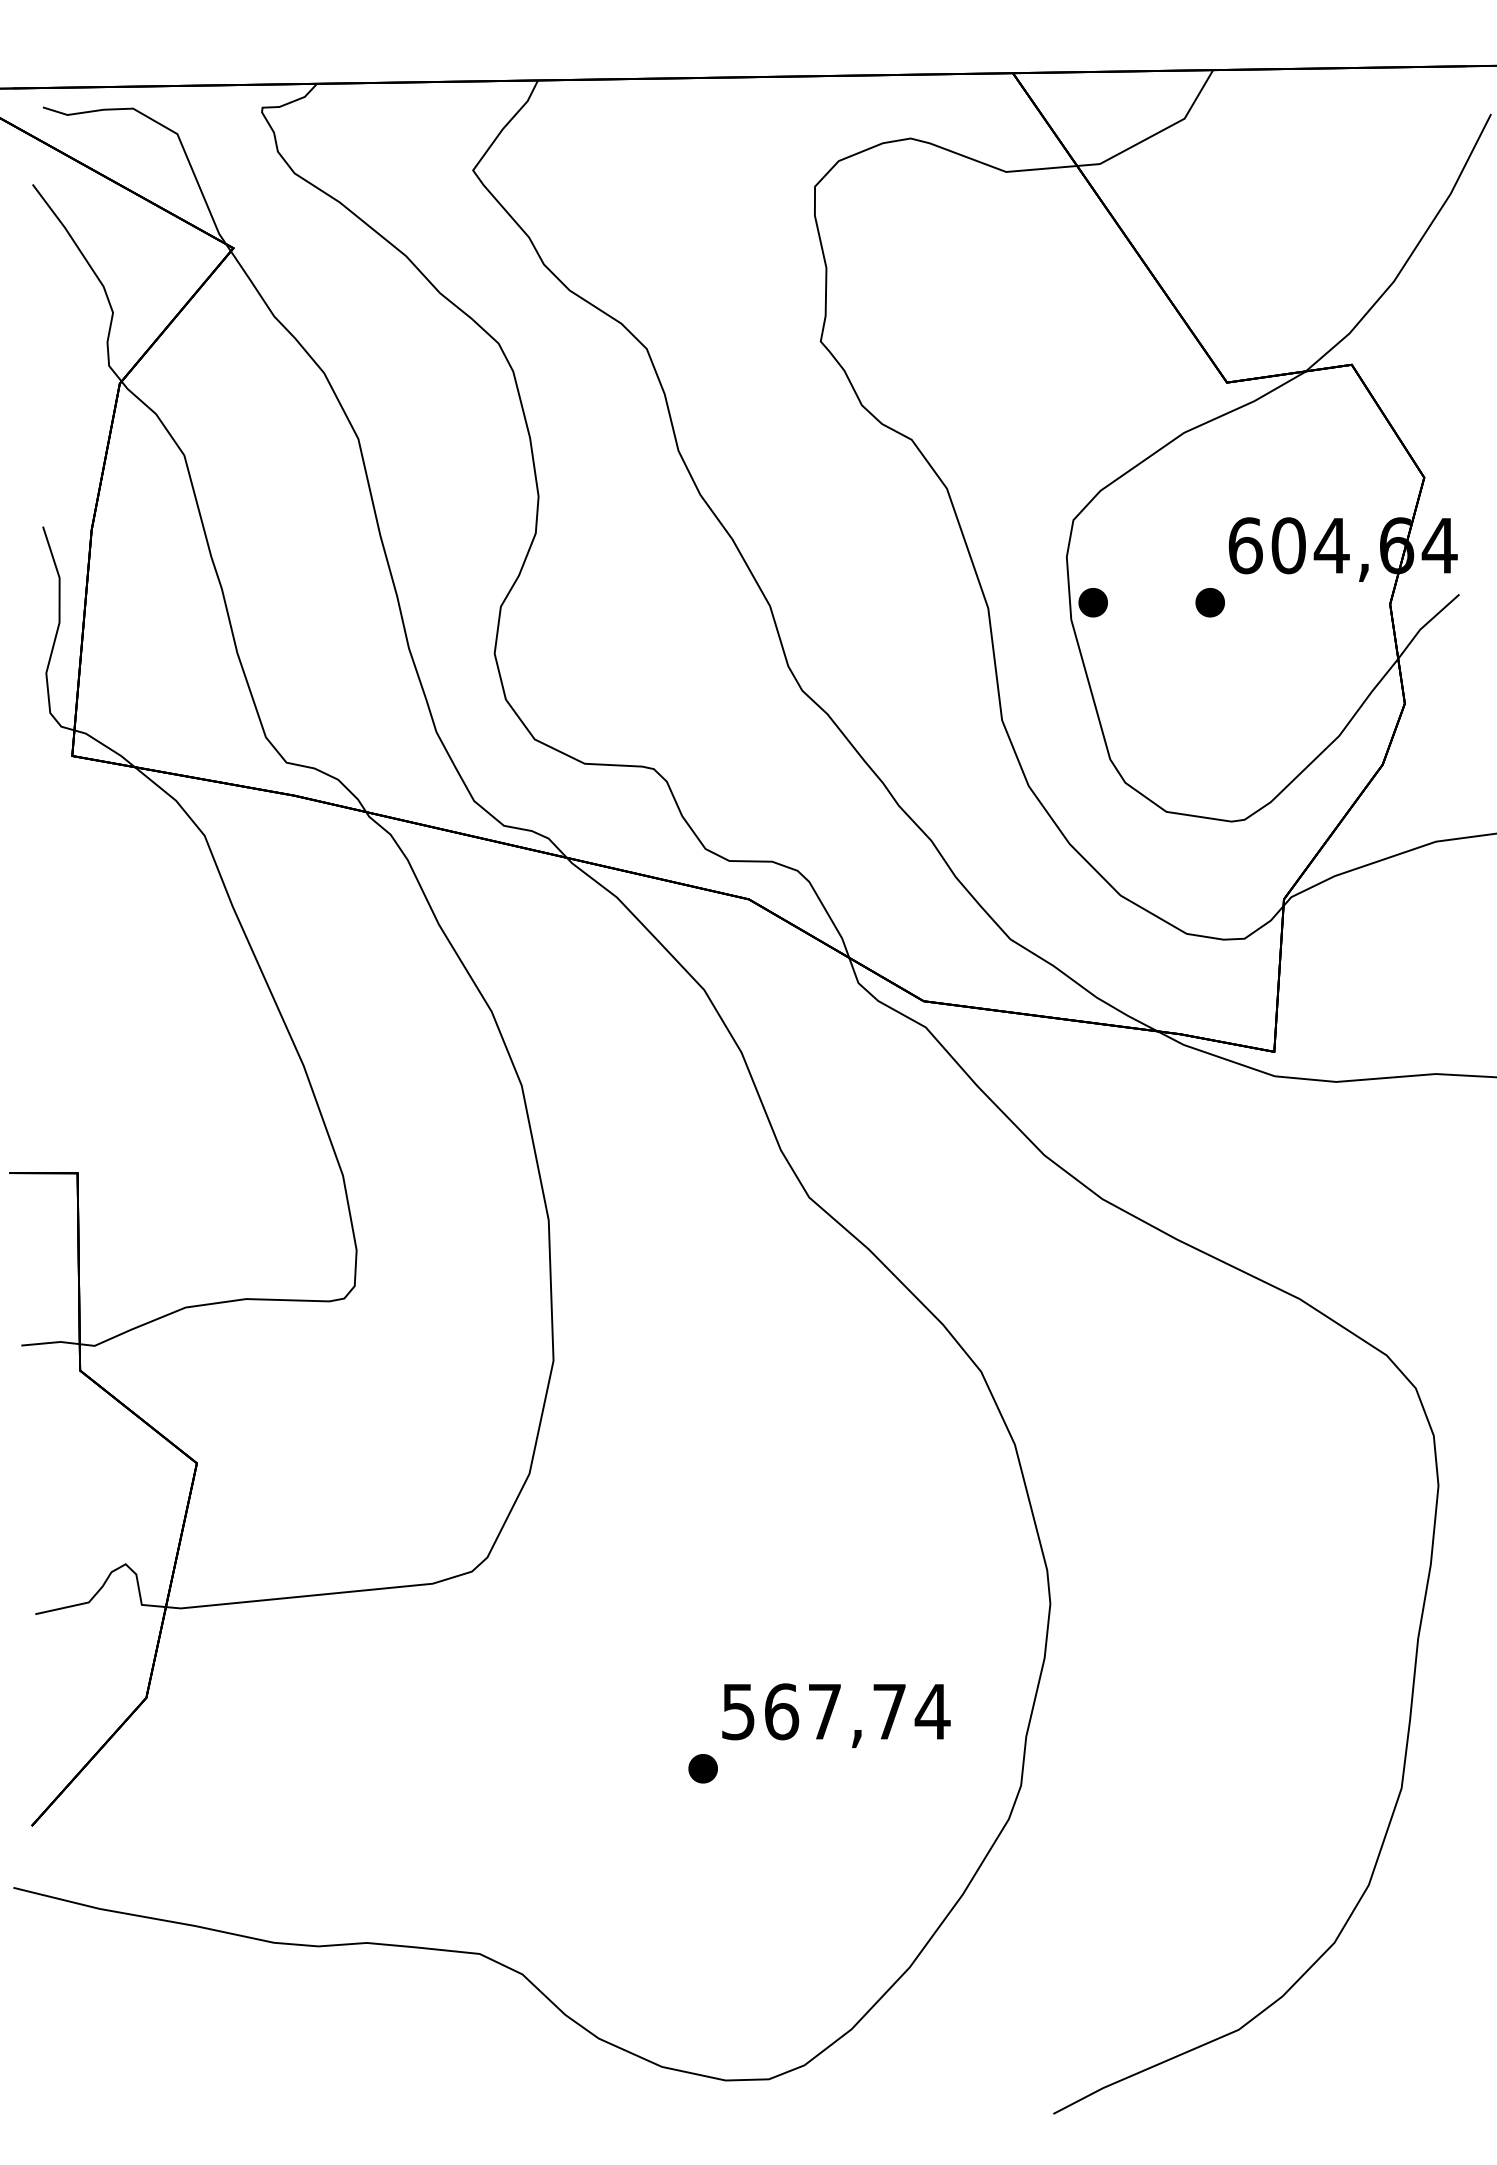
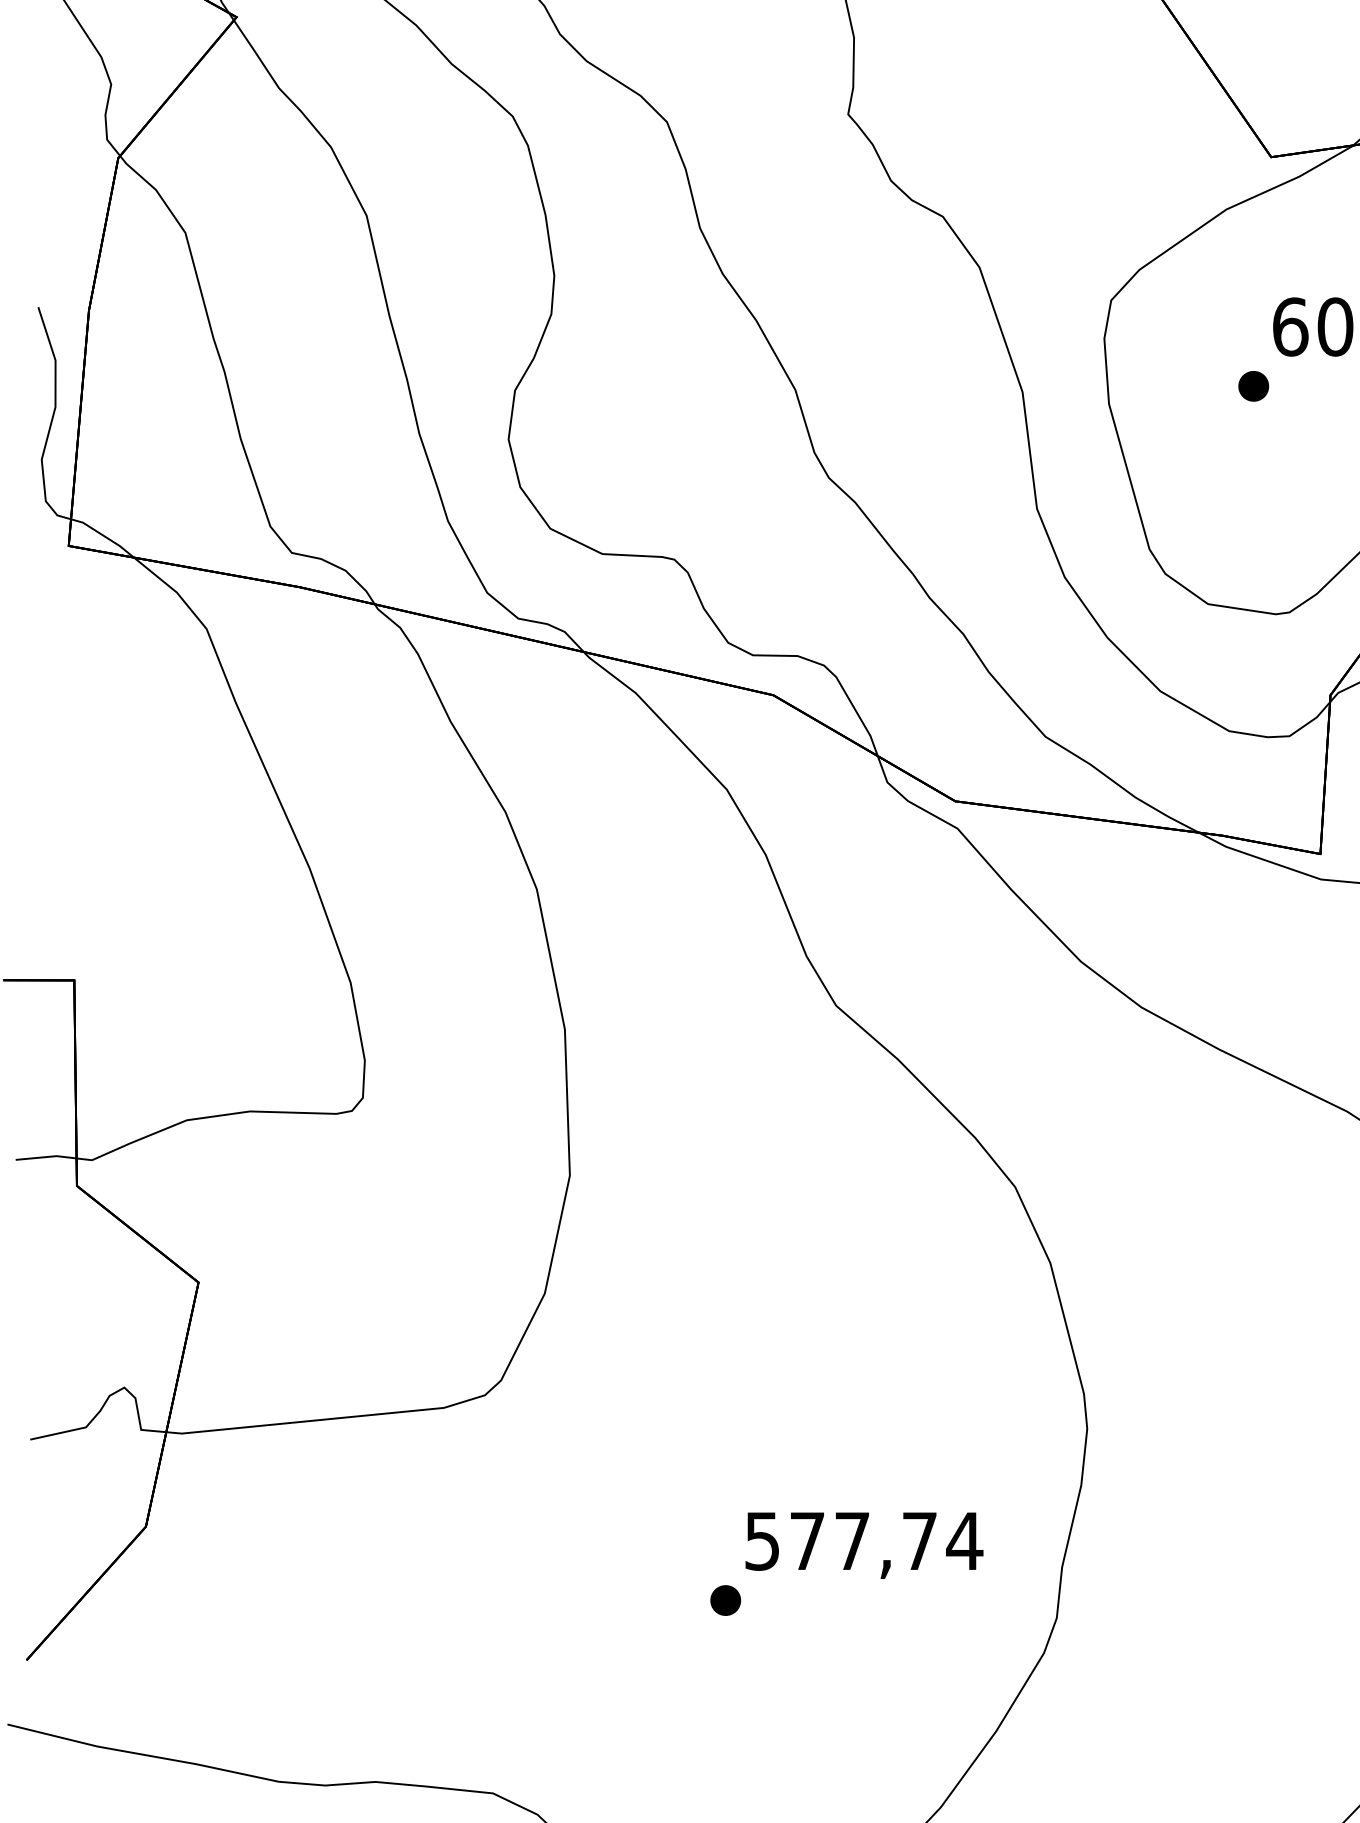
part: (1092, 602) -> (1131, 386), removed
text: (782, 1711) -> (808, 1540), 567,74 -> 577,74

